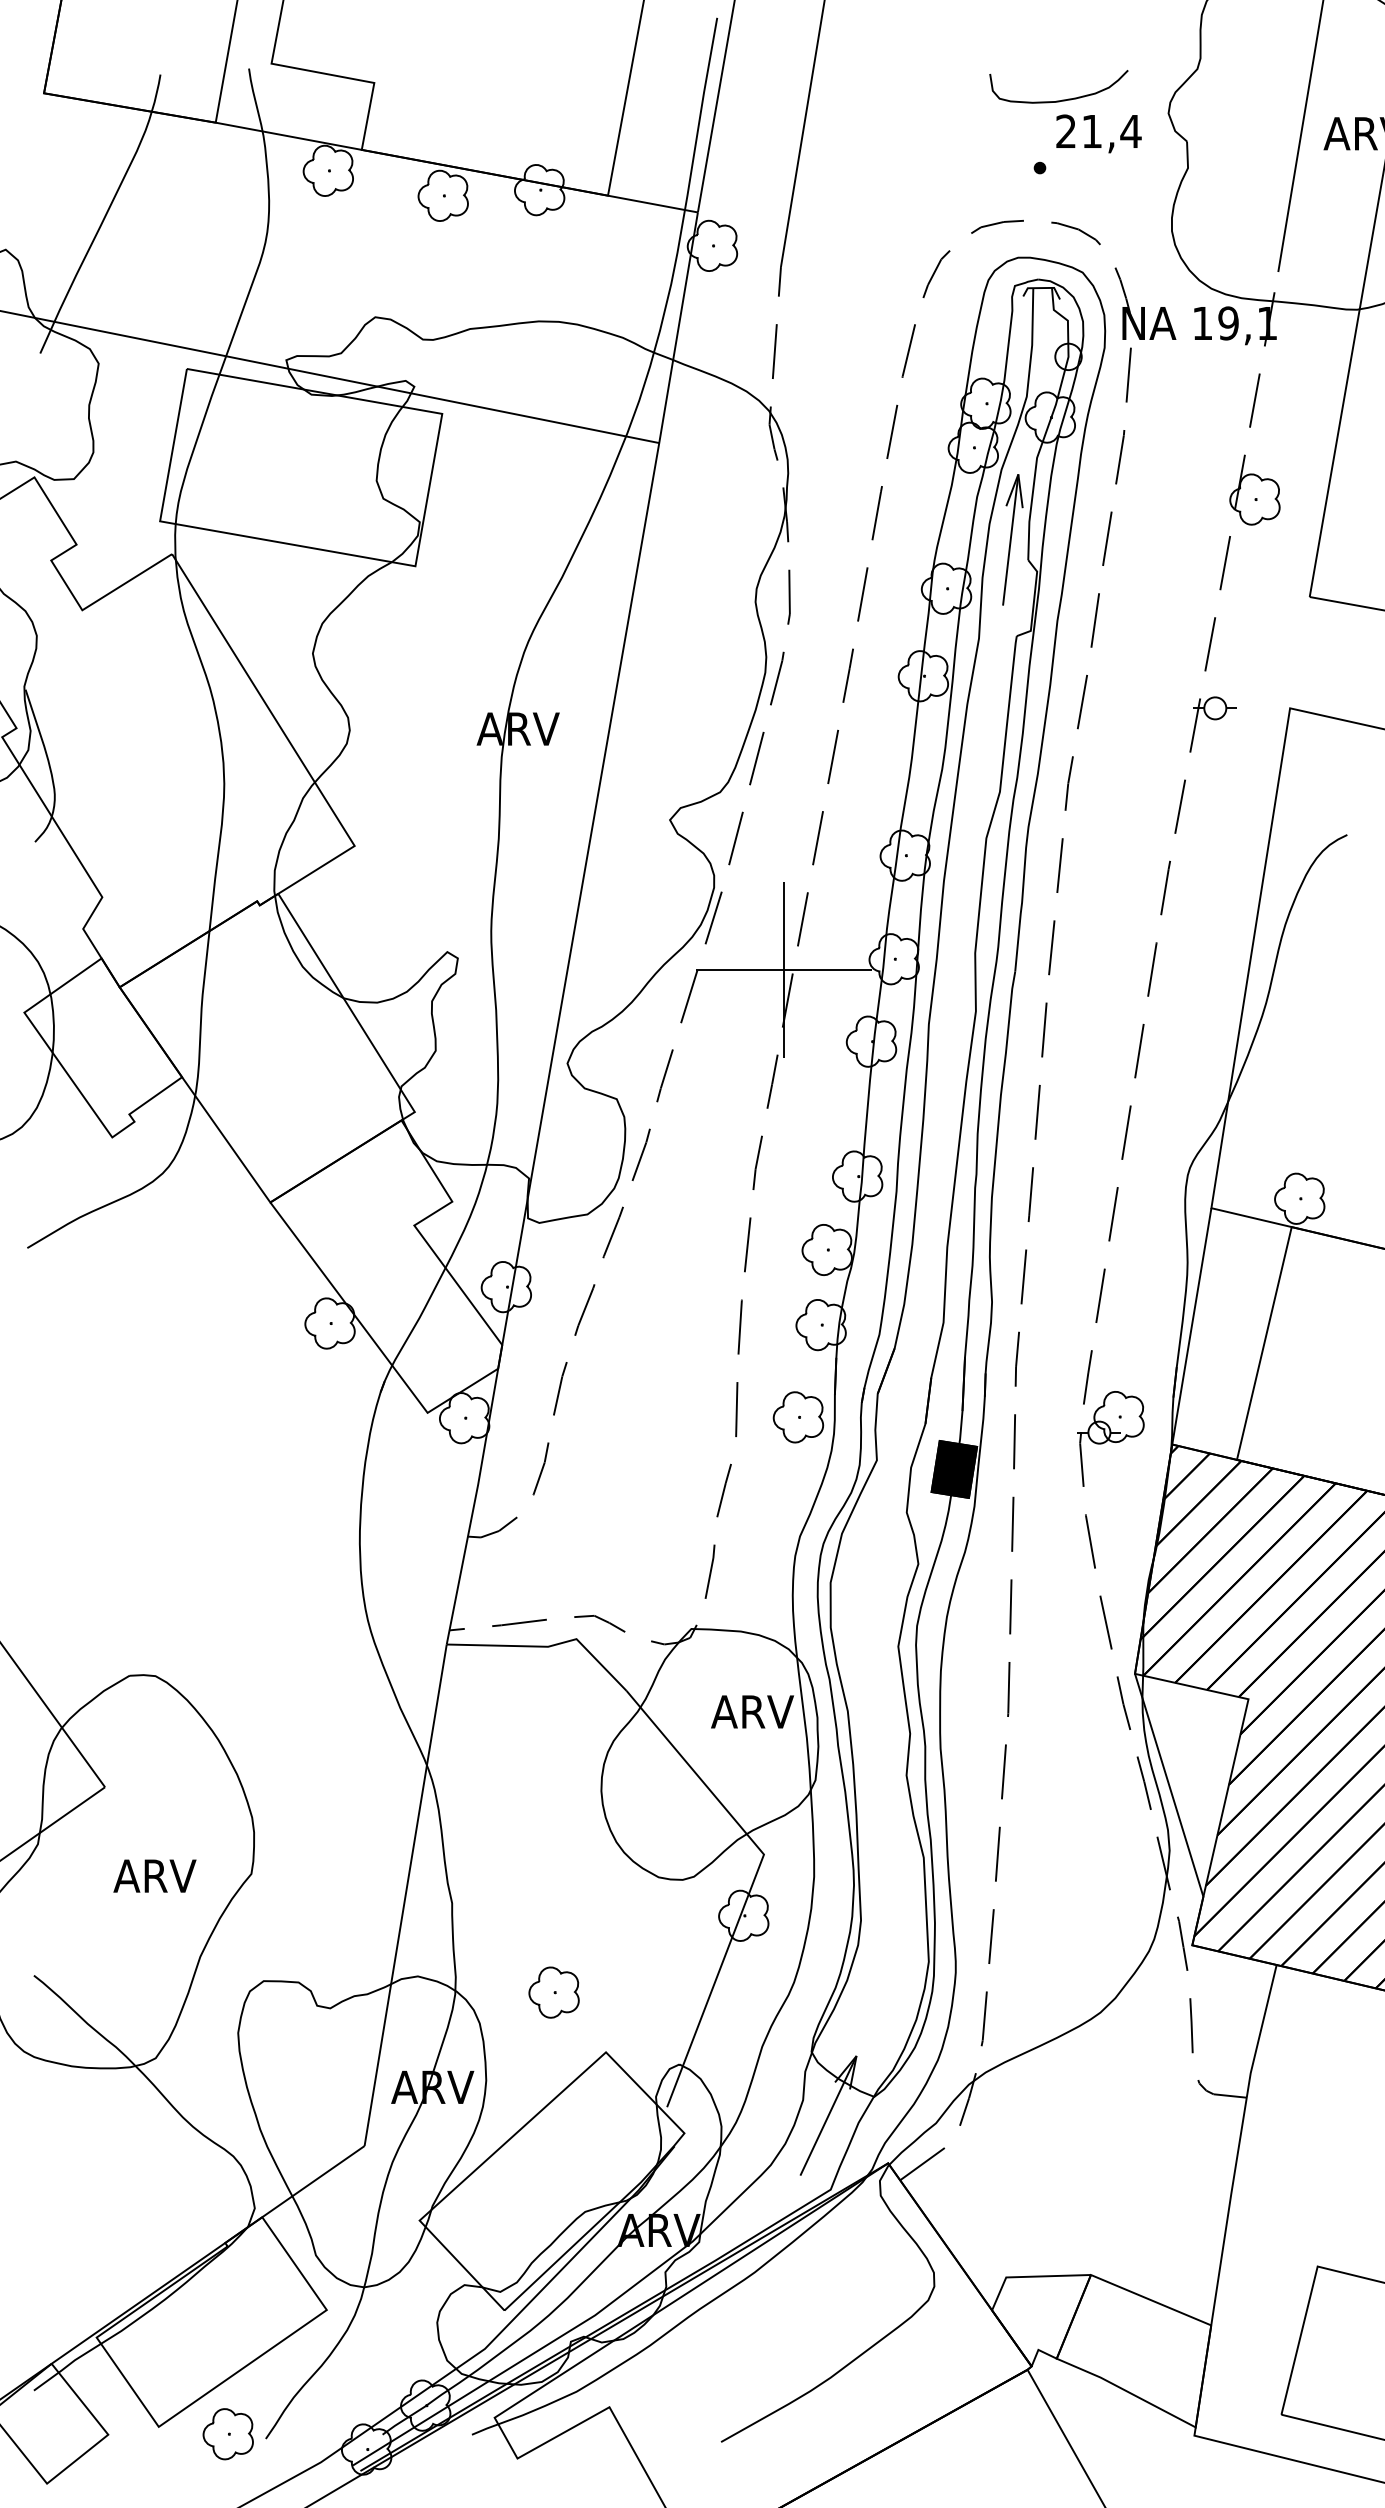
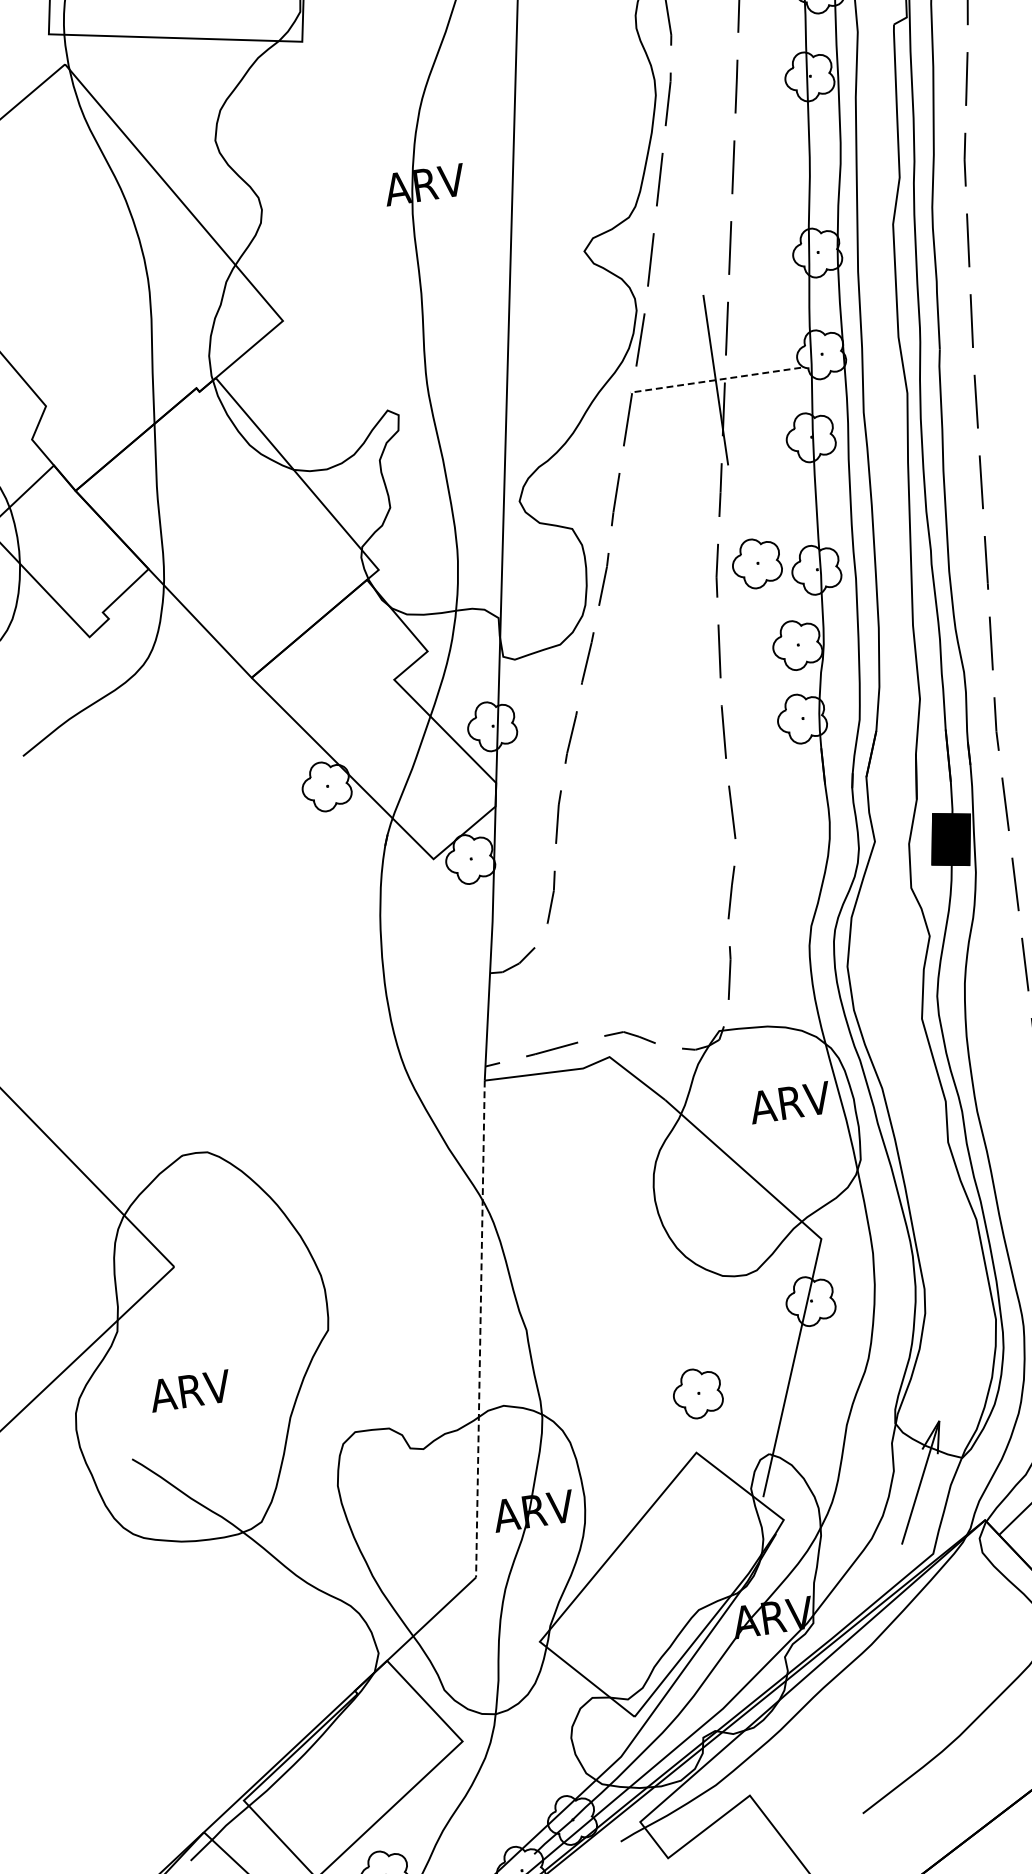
line: (783, 969) -> (715, 379), solid -> dashed
part: (798, 1417) -> (756, 563), moved
text: (154, 1875) -> (189, 1390), moved
line: (405, 1895) -> (480, 1329), solid -> dashed
part: (553, 1992) -> (697, 1393), moved

